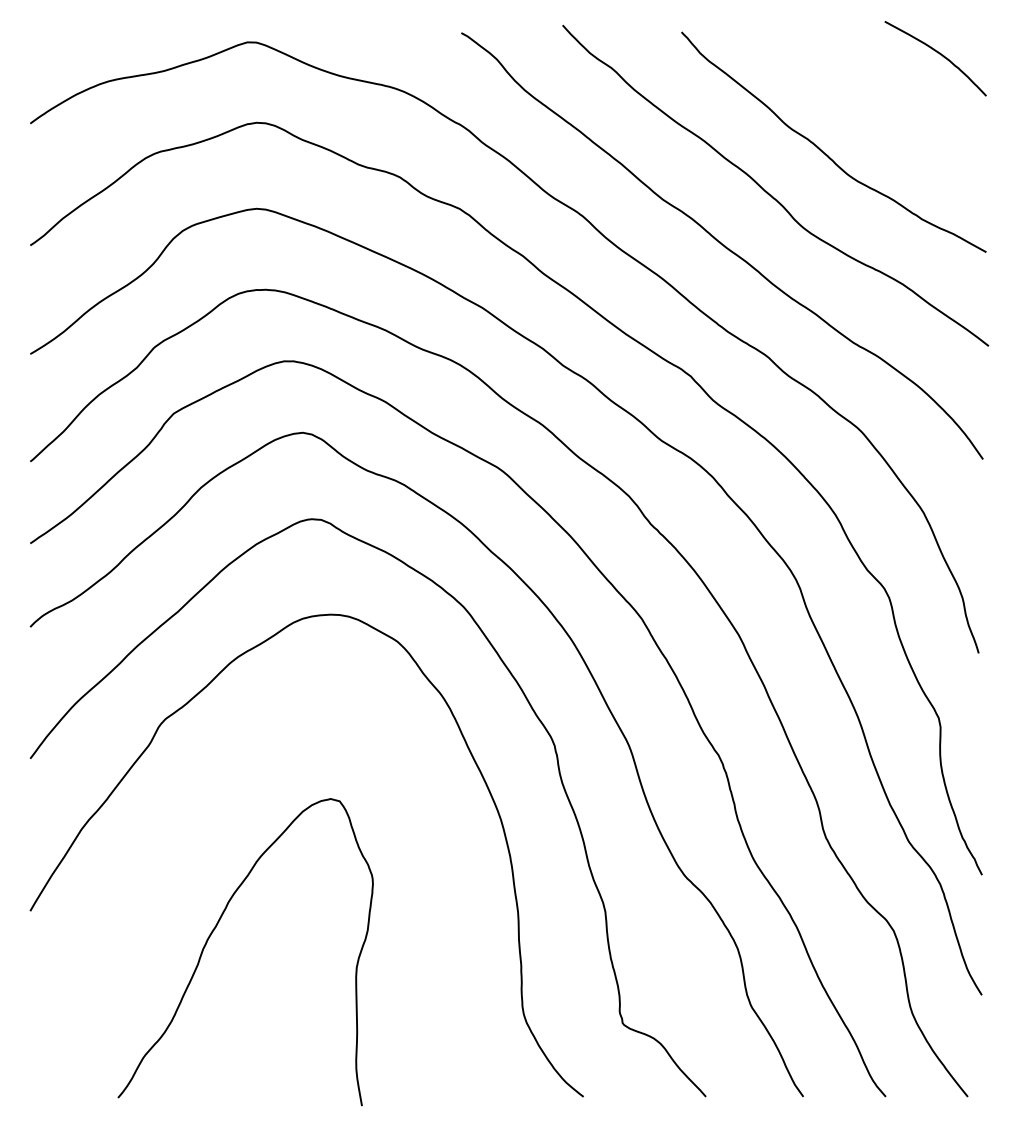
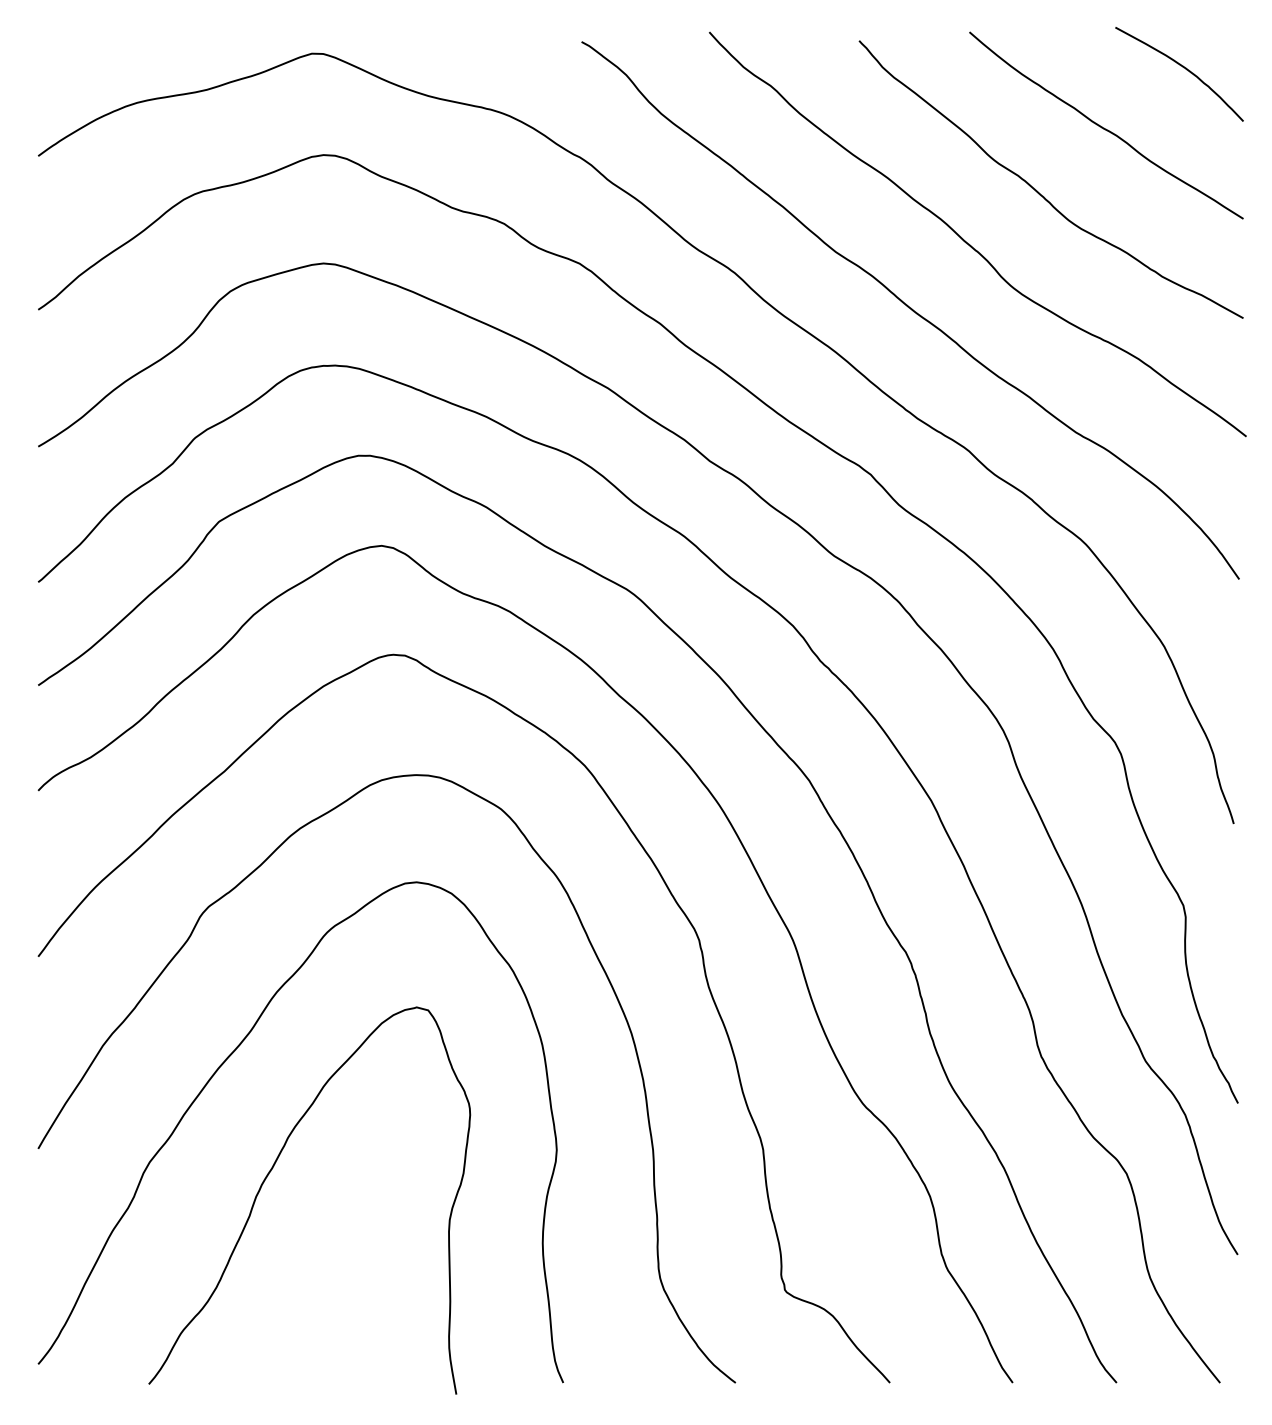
curve: (876, 100) -> (1104, 127), added
curve: (178, 843) -> (224, 1063), added

